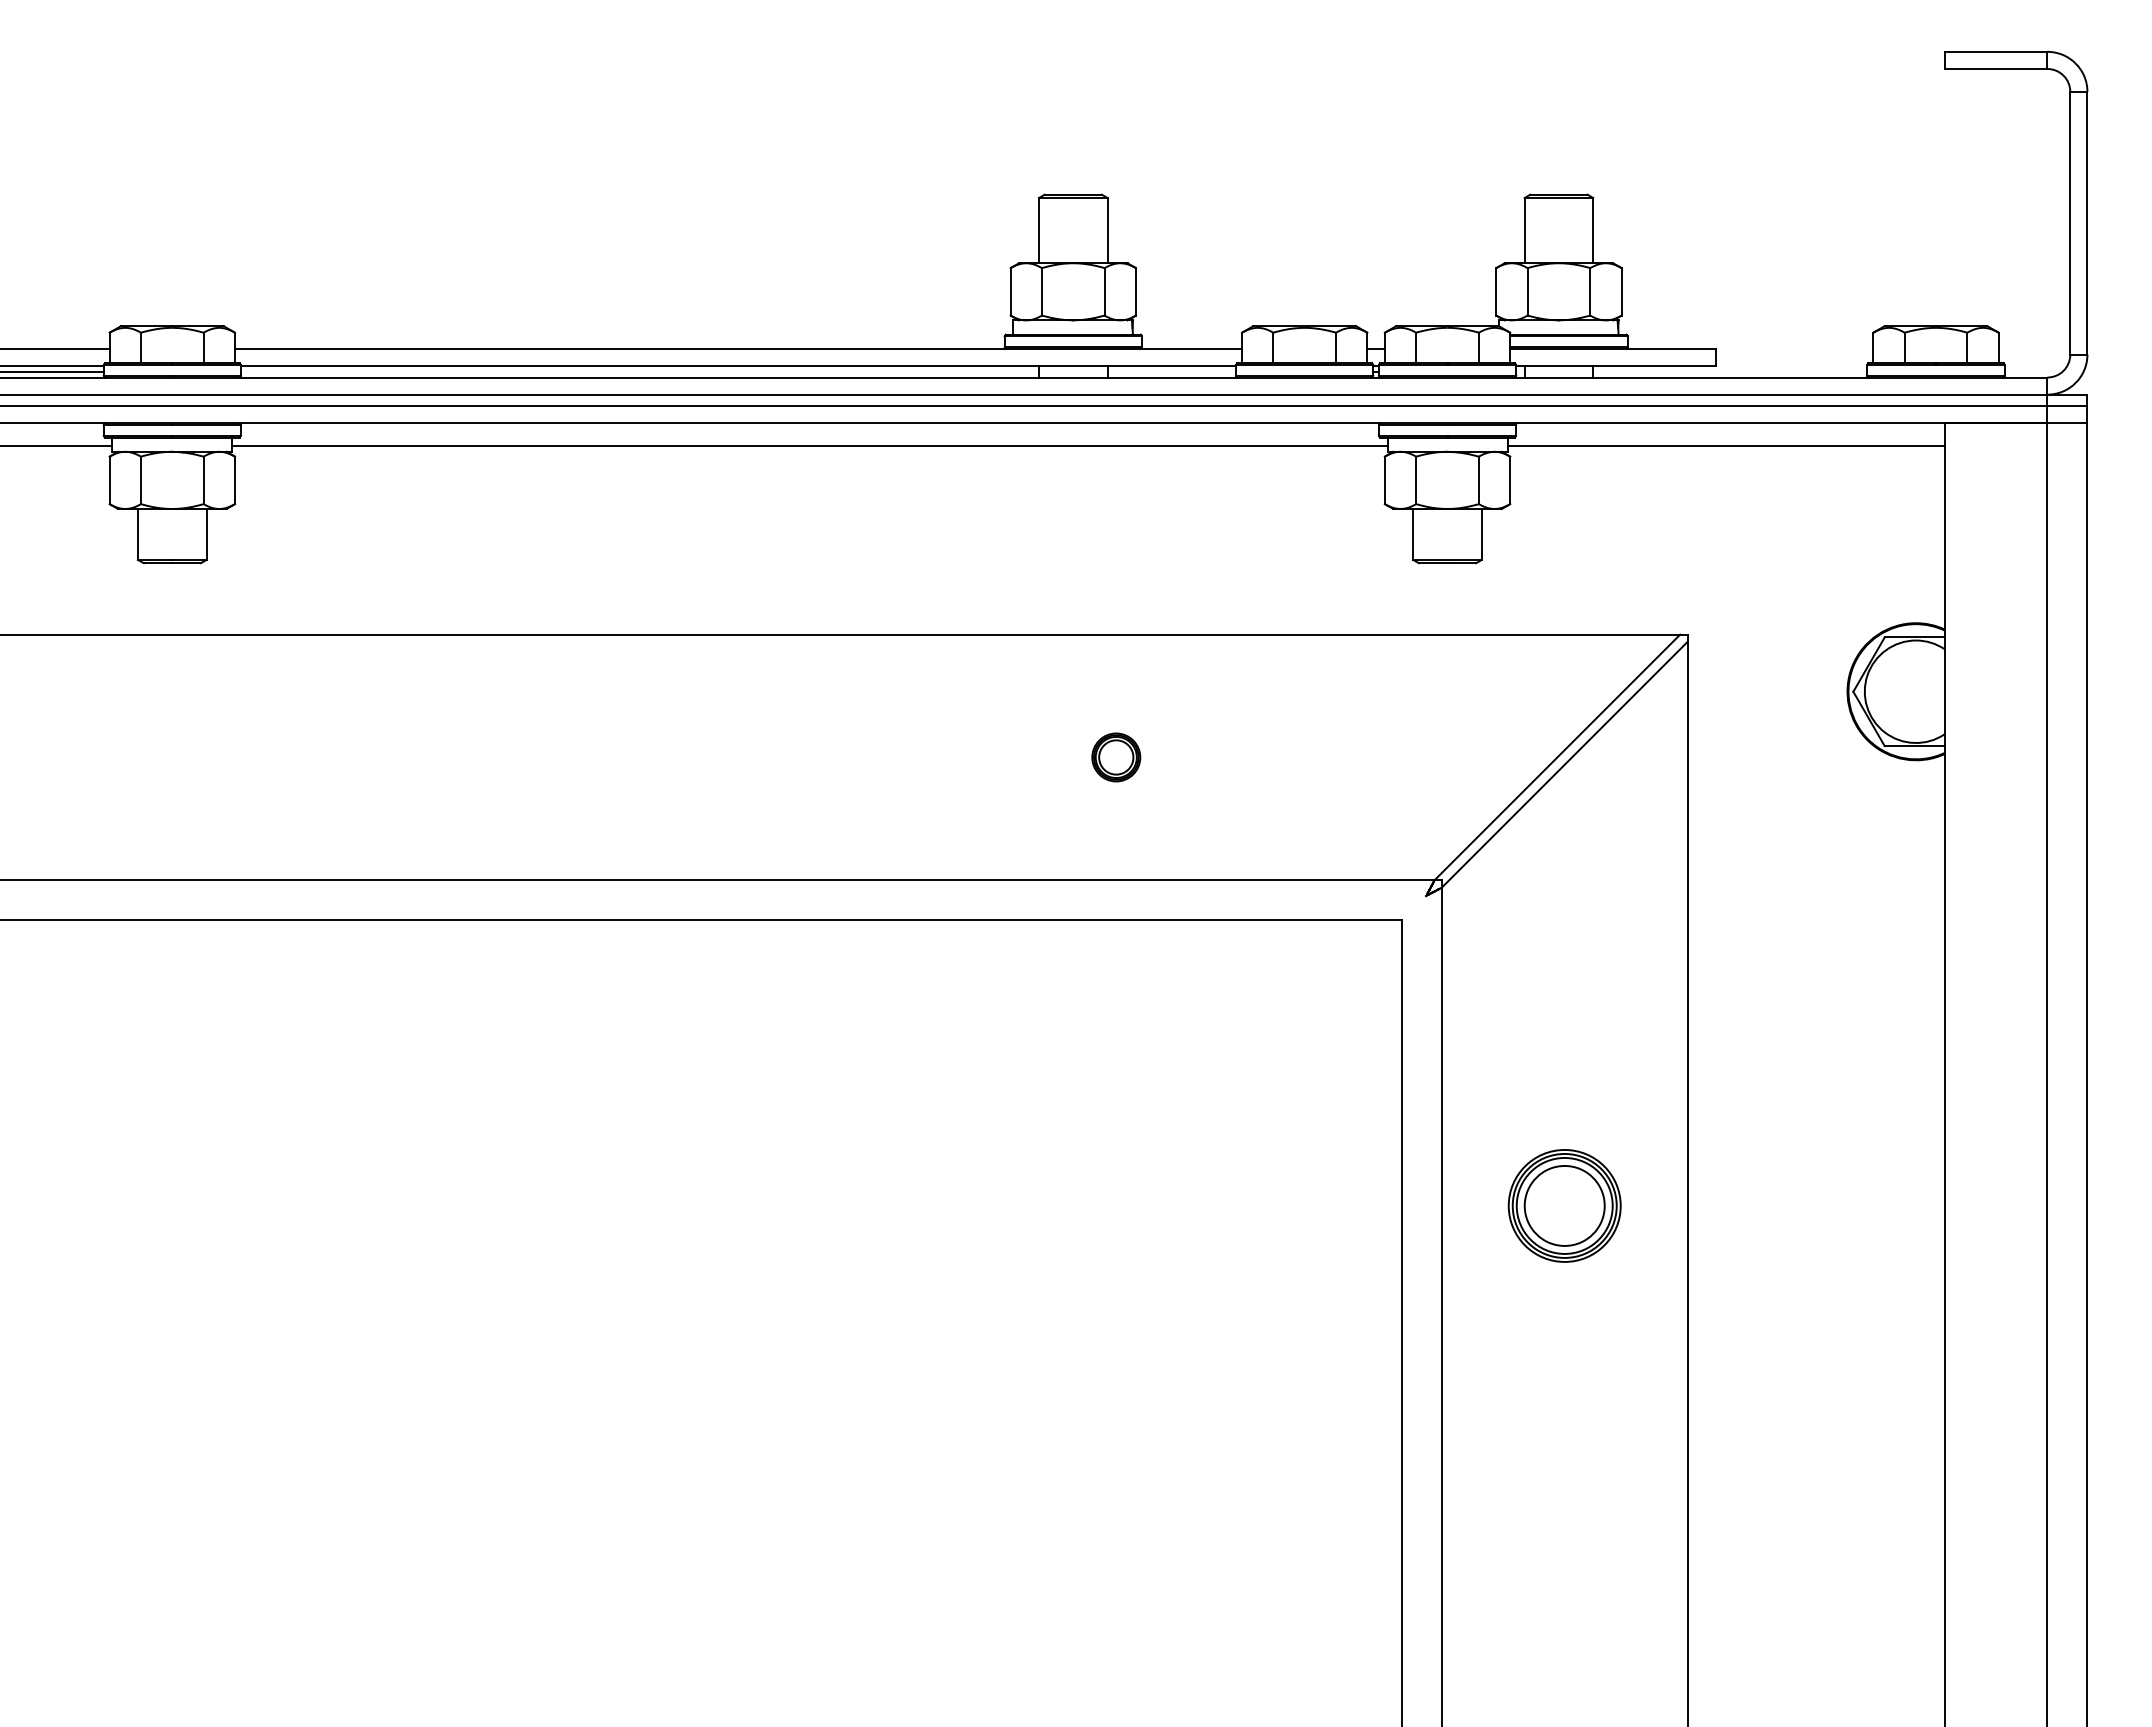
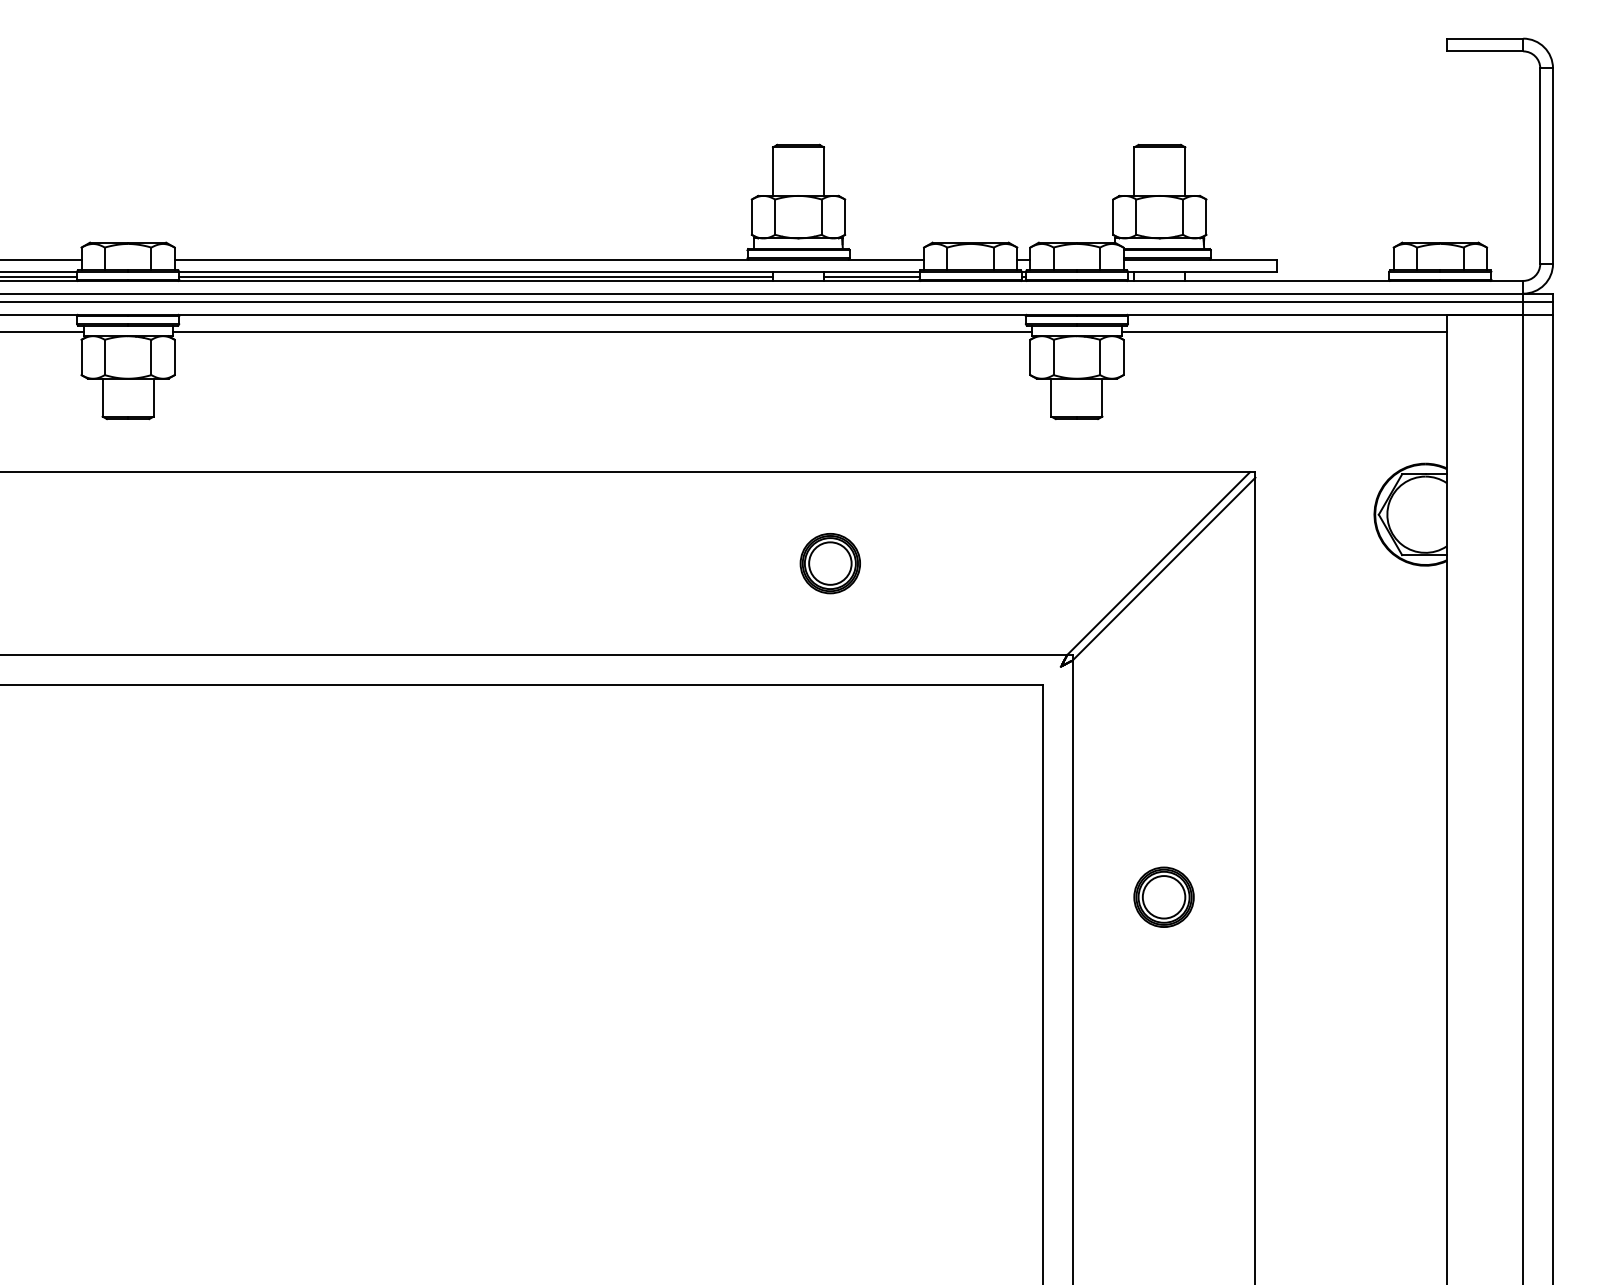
line: (639, 371) -> (475, 276), added
line: (1171, 371) -> (871, 276), added
part: (1116, 757) -> (830, 563), size x1.67
part: (1564, 1205) -> (1163, 896), size x0.71

